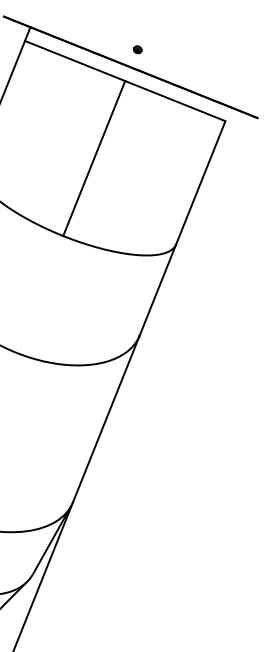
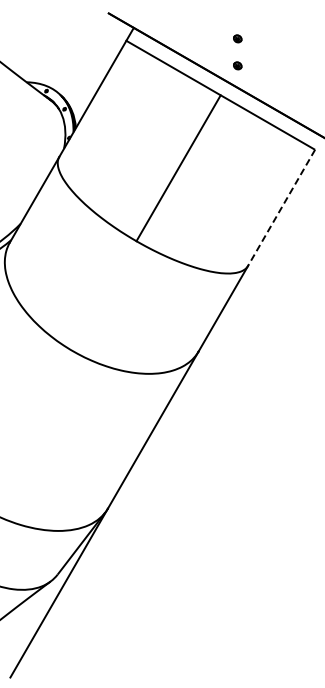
part: (133, 23) -> (237, 38), added
line: (200, 183) -> (281, 208), solid -> dashed

